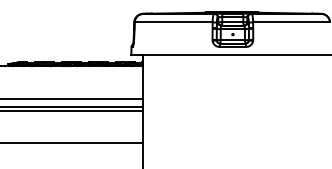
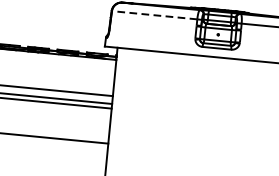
line: (173, 22) -> (154, 15), solid -> dashed

